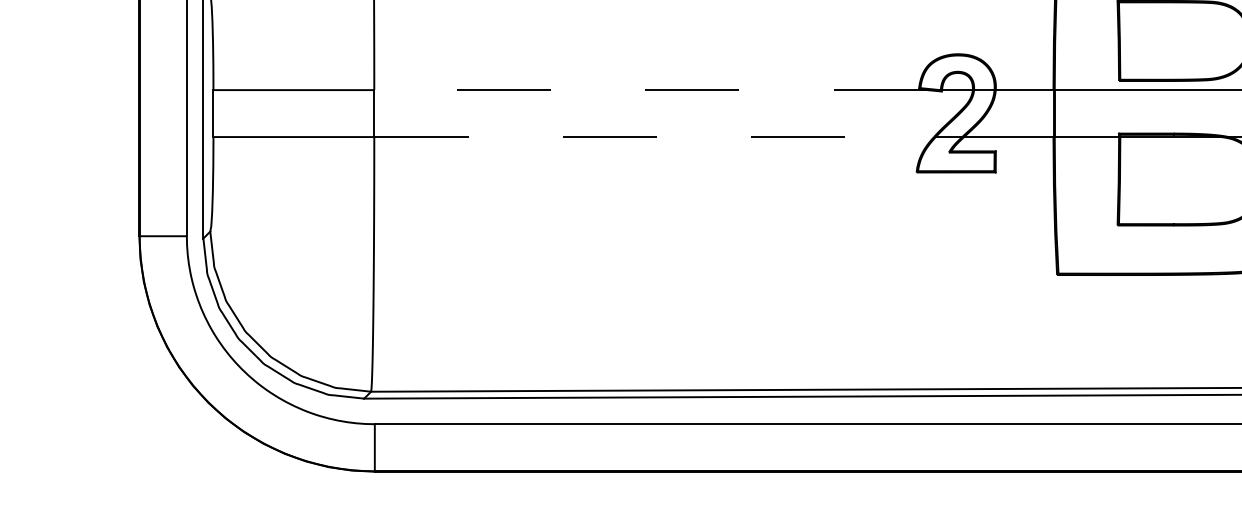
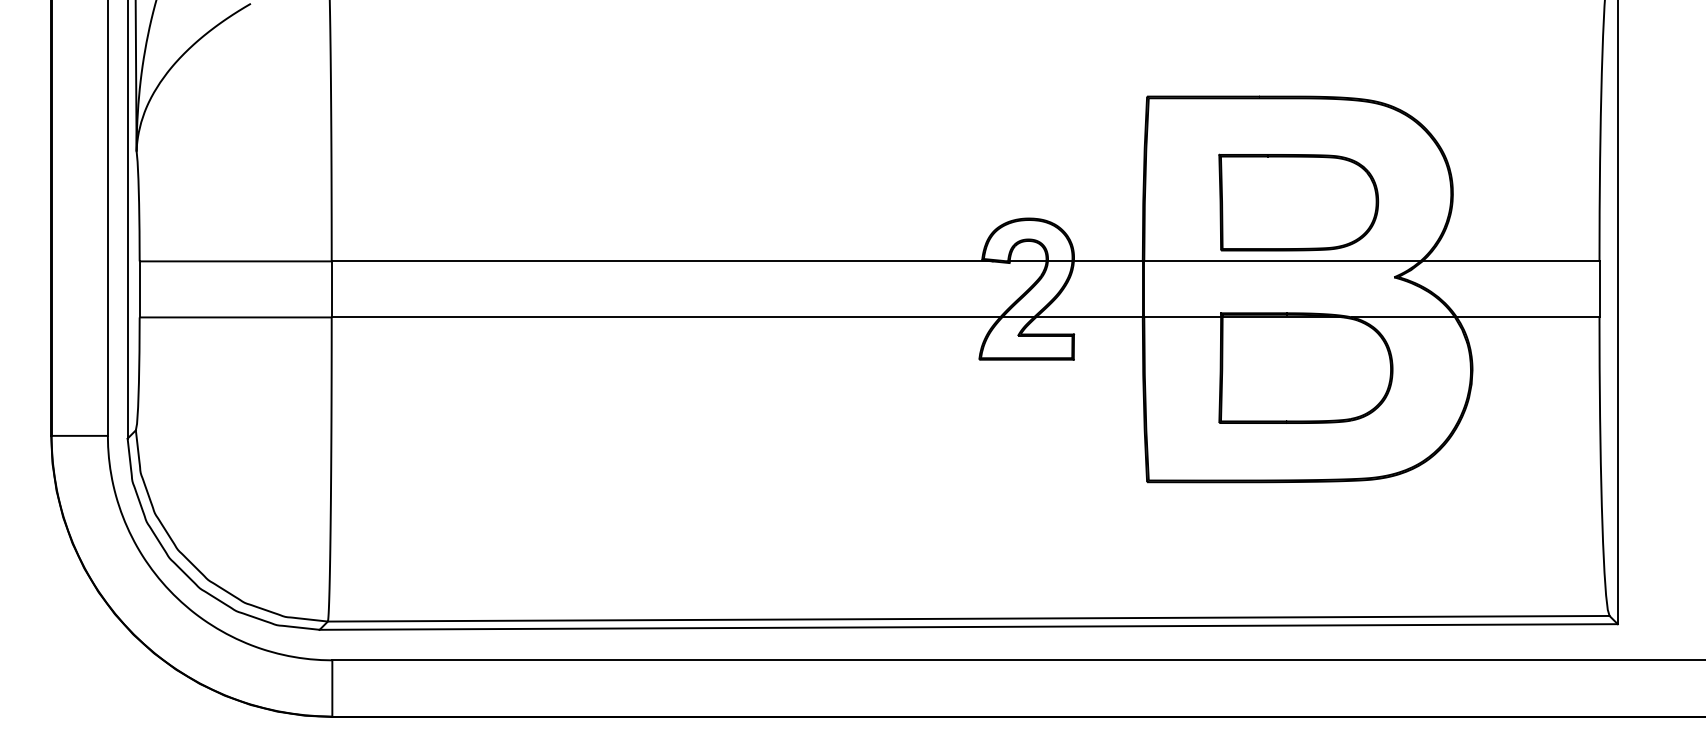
line: (650, 90) -> (661, 261), dashed -> solid
line: (654, 137) -> (666, 317), dashed -> solid

